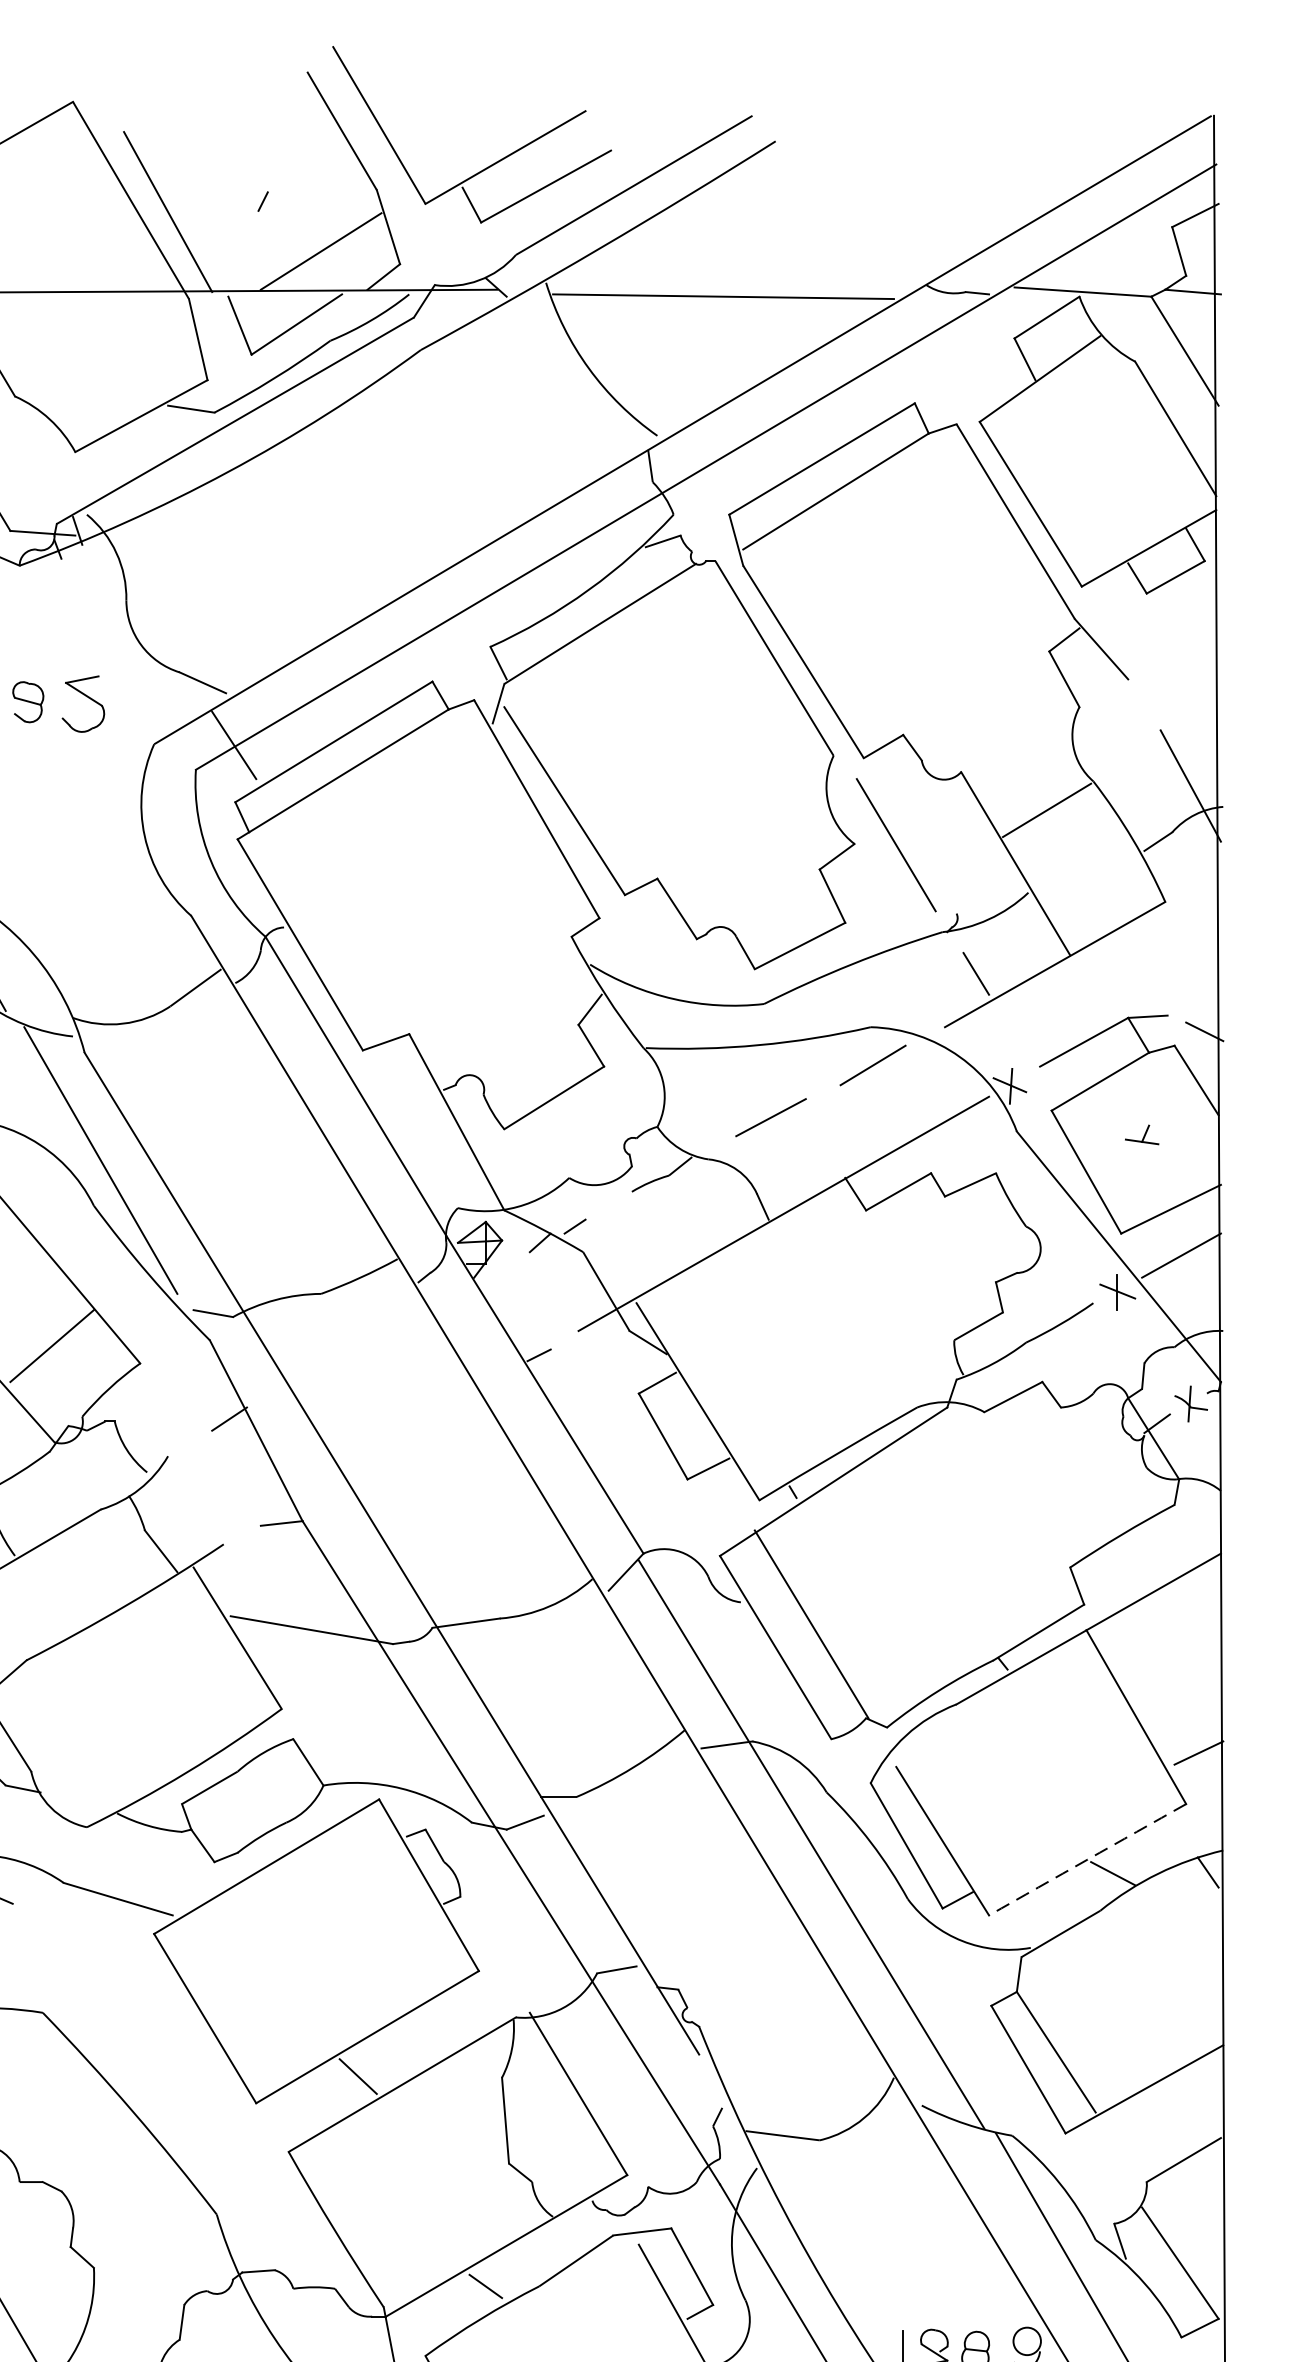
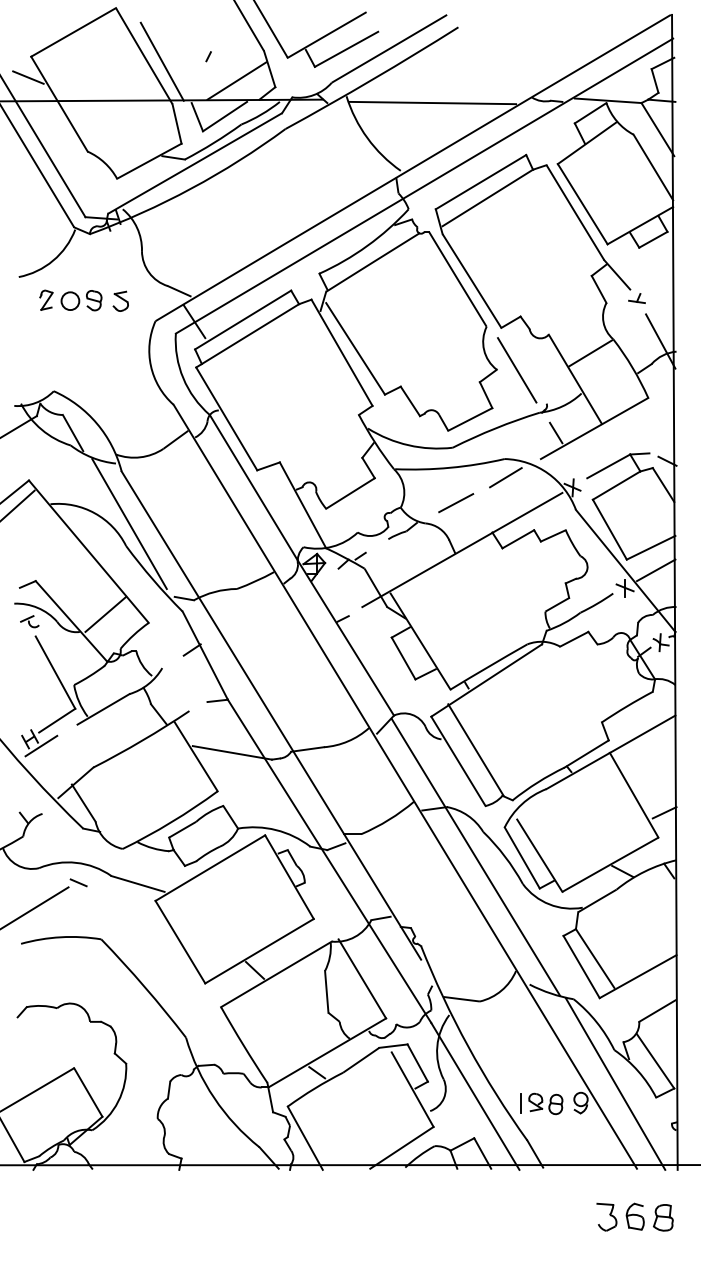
part: (82, 701) -> (120, 300), size x0.71
part: (1141, 1134) -> (636, 298), moved
arc: (1087, 1859) -> (610, 864), dashed -> solid

